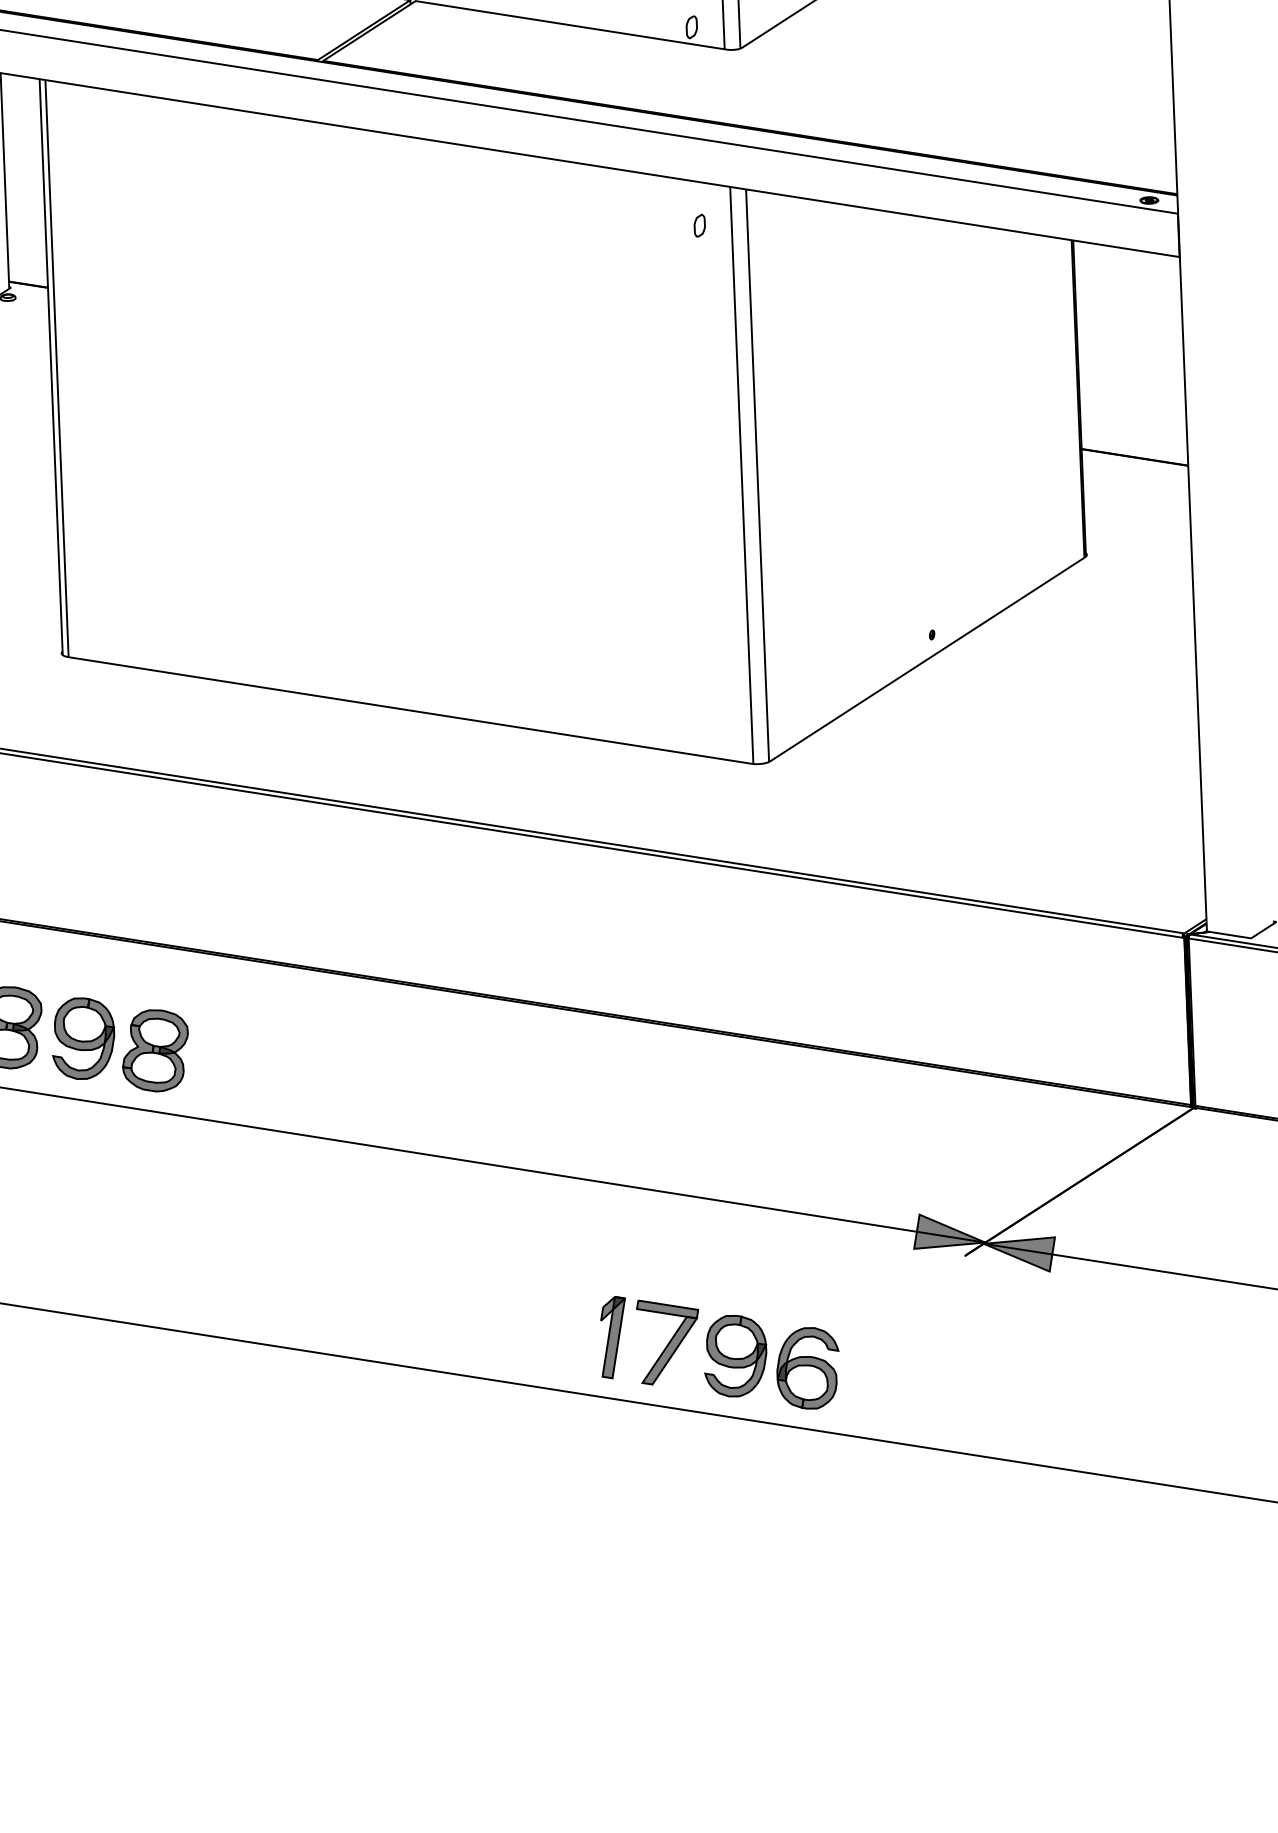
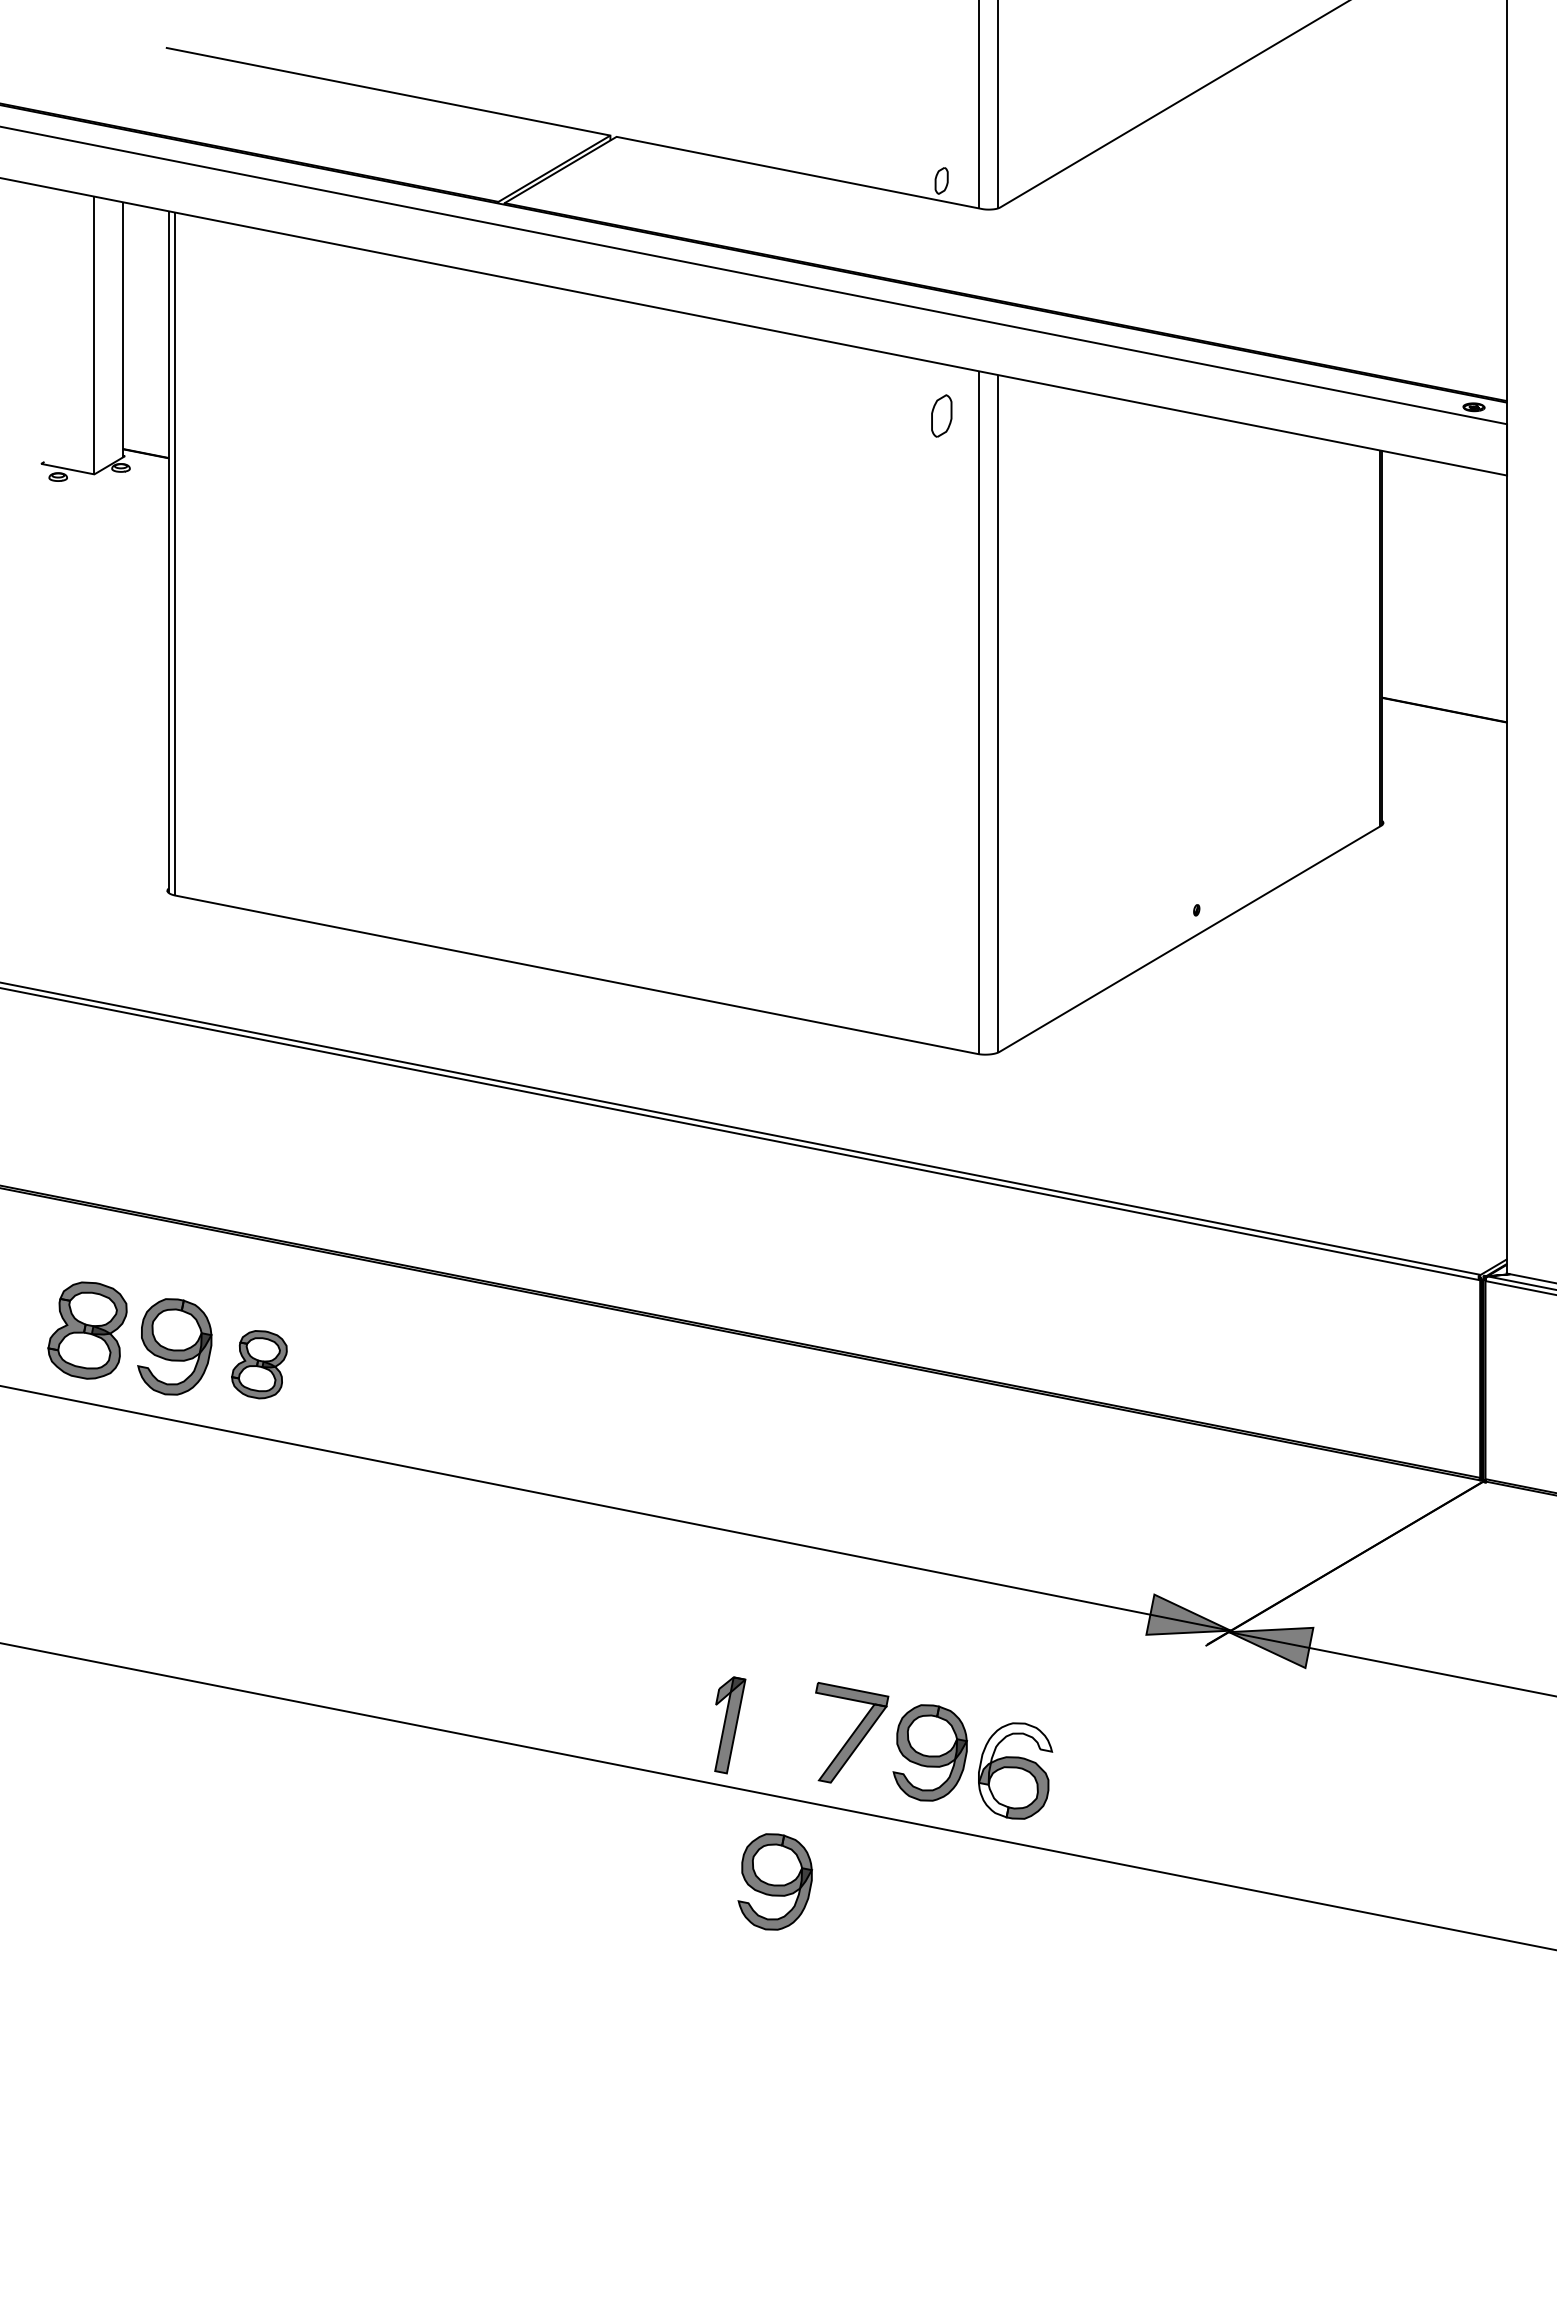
part: (699, 225) -> (941, 415), size x1.6
part: (155, 1050) -> (259, 1364), size x0.7
part: (613, 1337) -> (730, 1725), moved
fill: (808, 1368) -> (1015, 1770), removed
part: (608, 1469) -> (774, 1881), added

